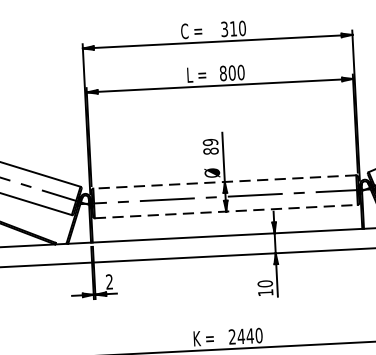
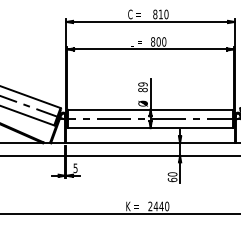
text: (224, 29) -> (155, 14), 310 -> 810
line: (224, 181) -> (150, 109), dashed -> solid
line: (227, 212) -> (151, 128), dashed -> solid
text: (109, 282) -> (75, 168), 2 -> 5
text: (265, 292) -> (172, 179), 10 -> 60

